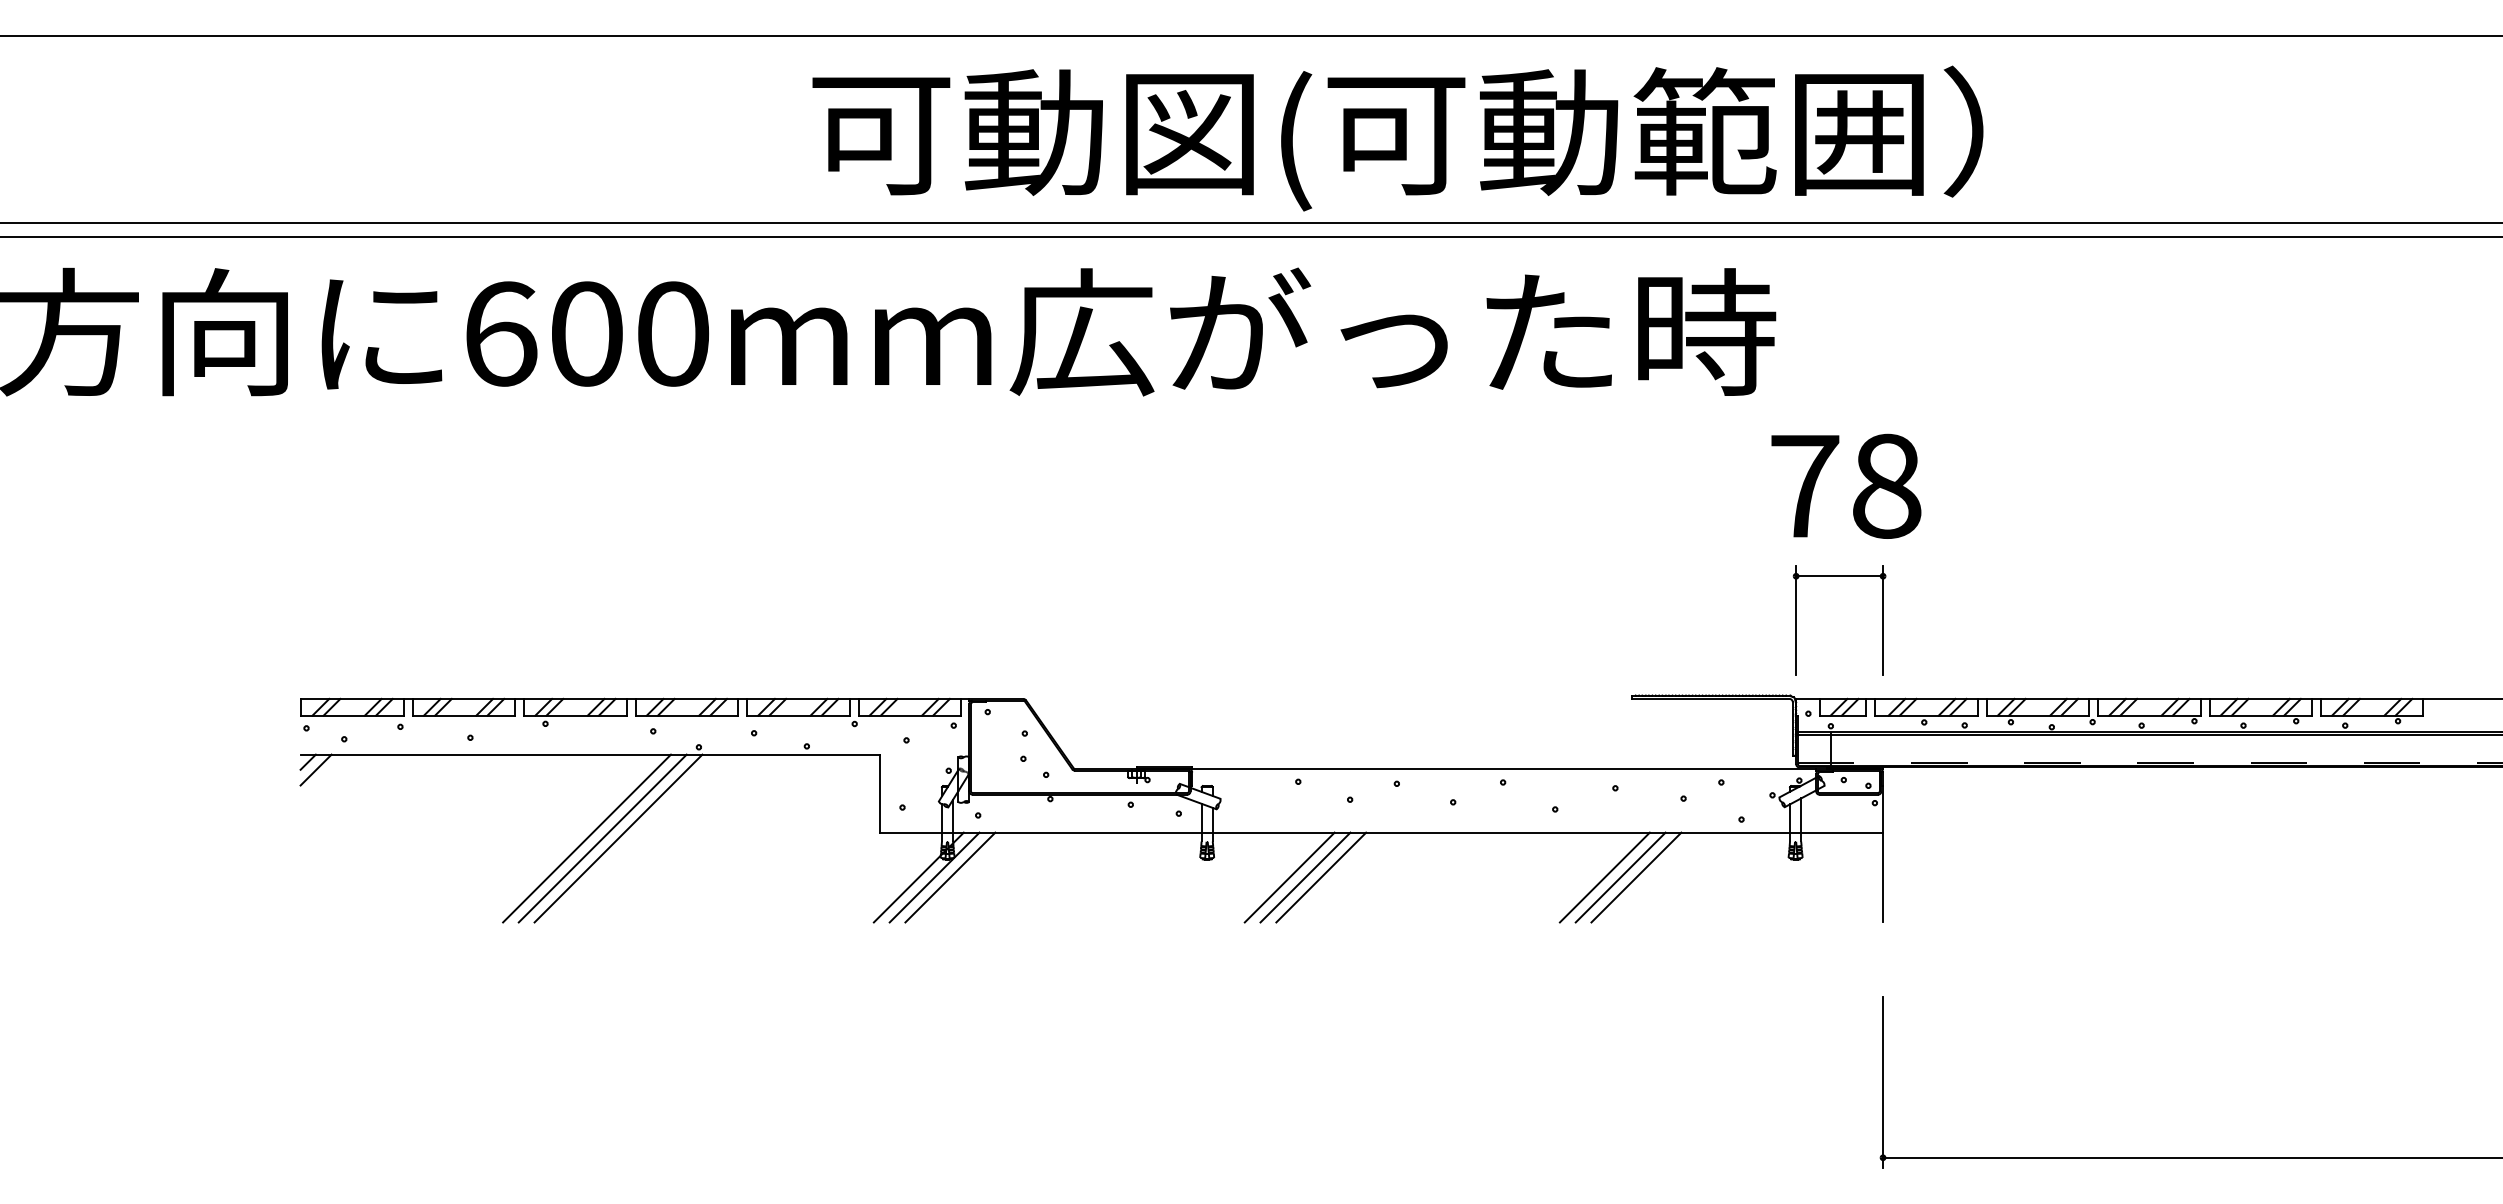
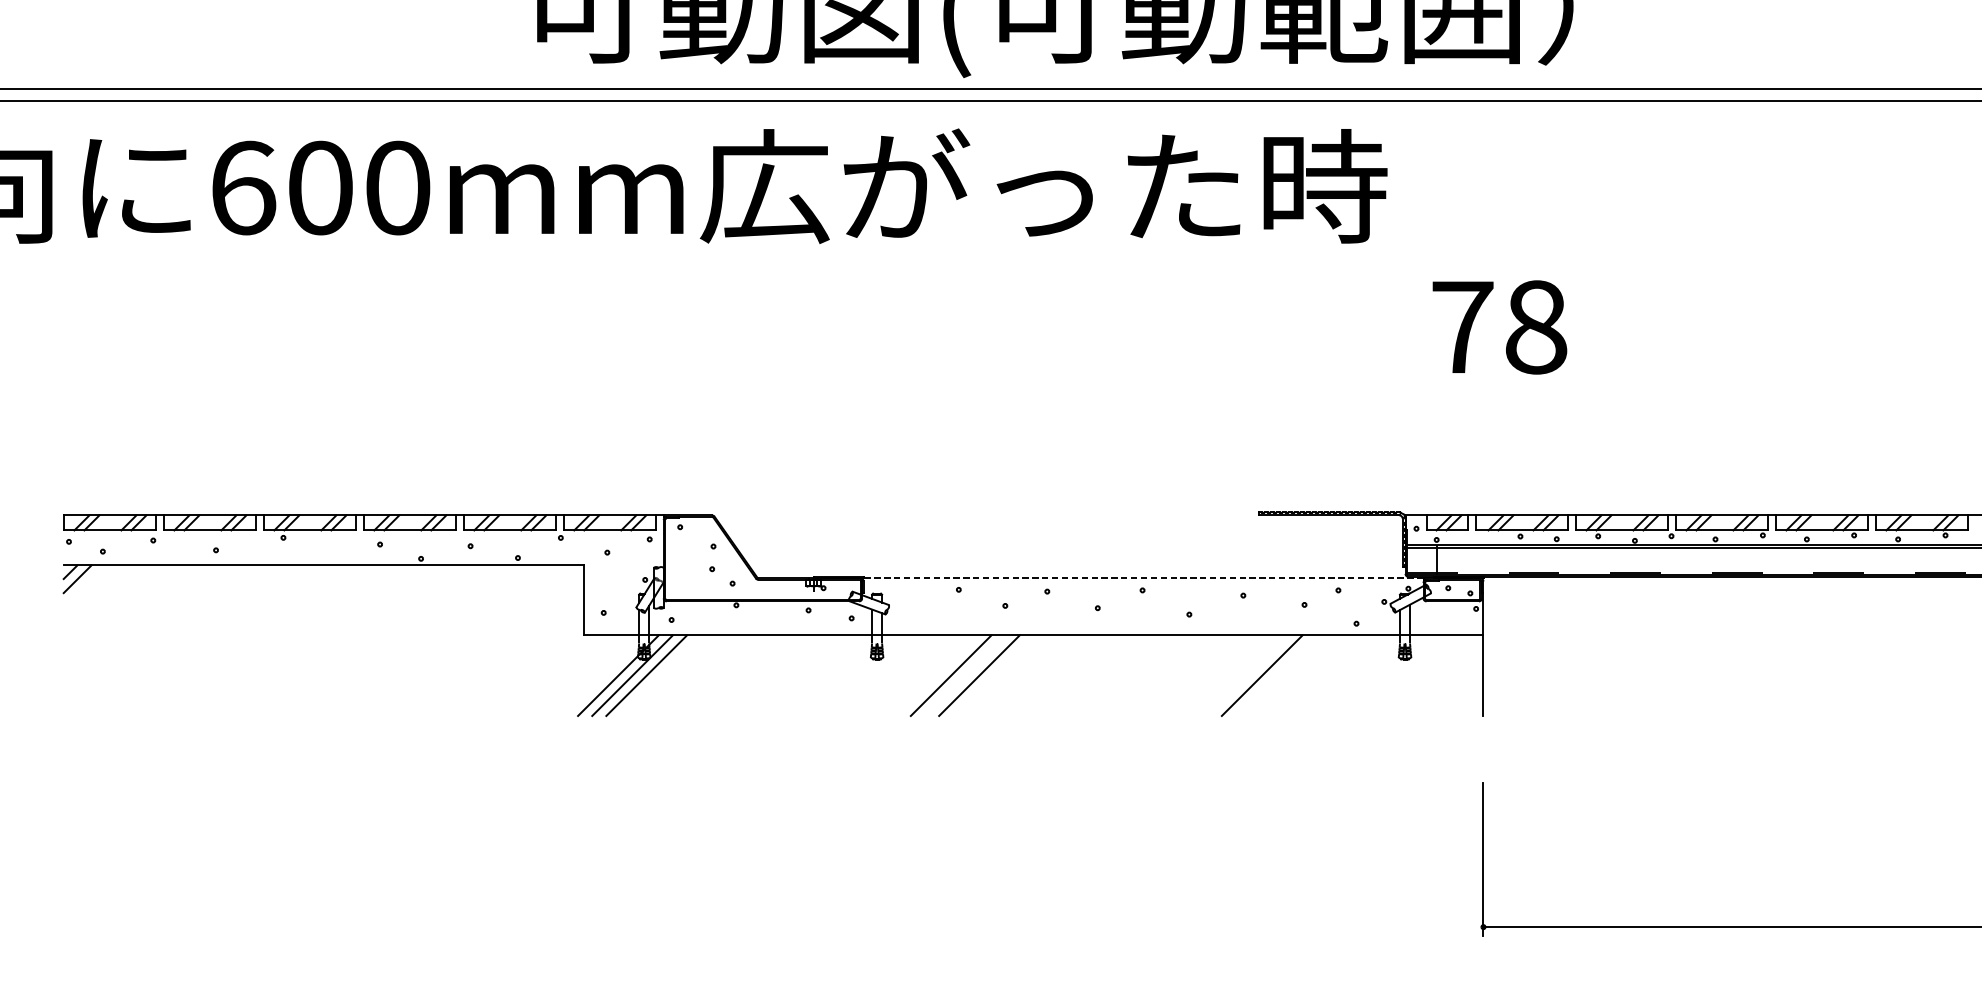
text: (1846, 485) -> (1500, 326), moved
part: (1796, 620) -> (1405, 445), removed
line: (1502, 769) -> (1142, 578), solid -> dashed
line: (587, 838) -> (321, 640), removed
line: (602, 838) -> (334, 640), removed
line: (618, 838) -> (348, 640), removed
line: (1305, 877) -> (965, 675), removed
line: (1604, 877) -> (1233, 675), removed
line: (1620, 877) -> (1247, 675), removed

